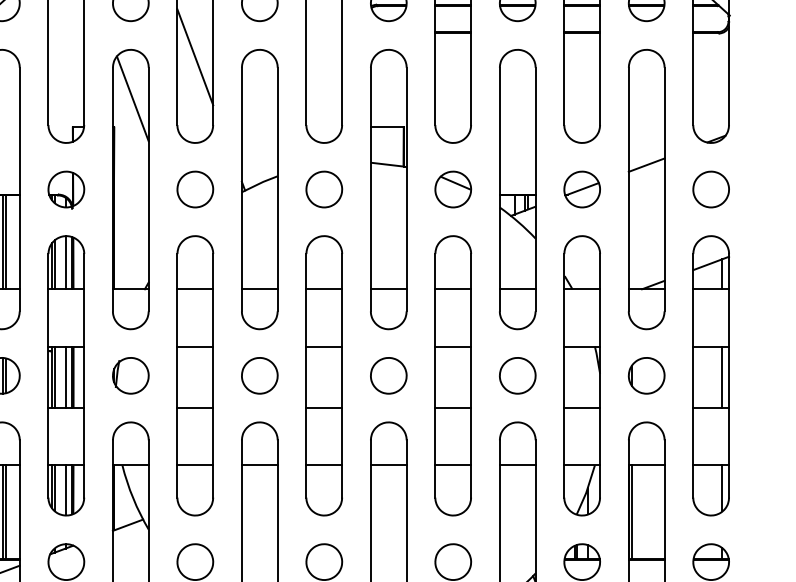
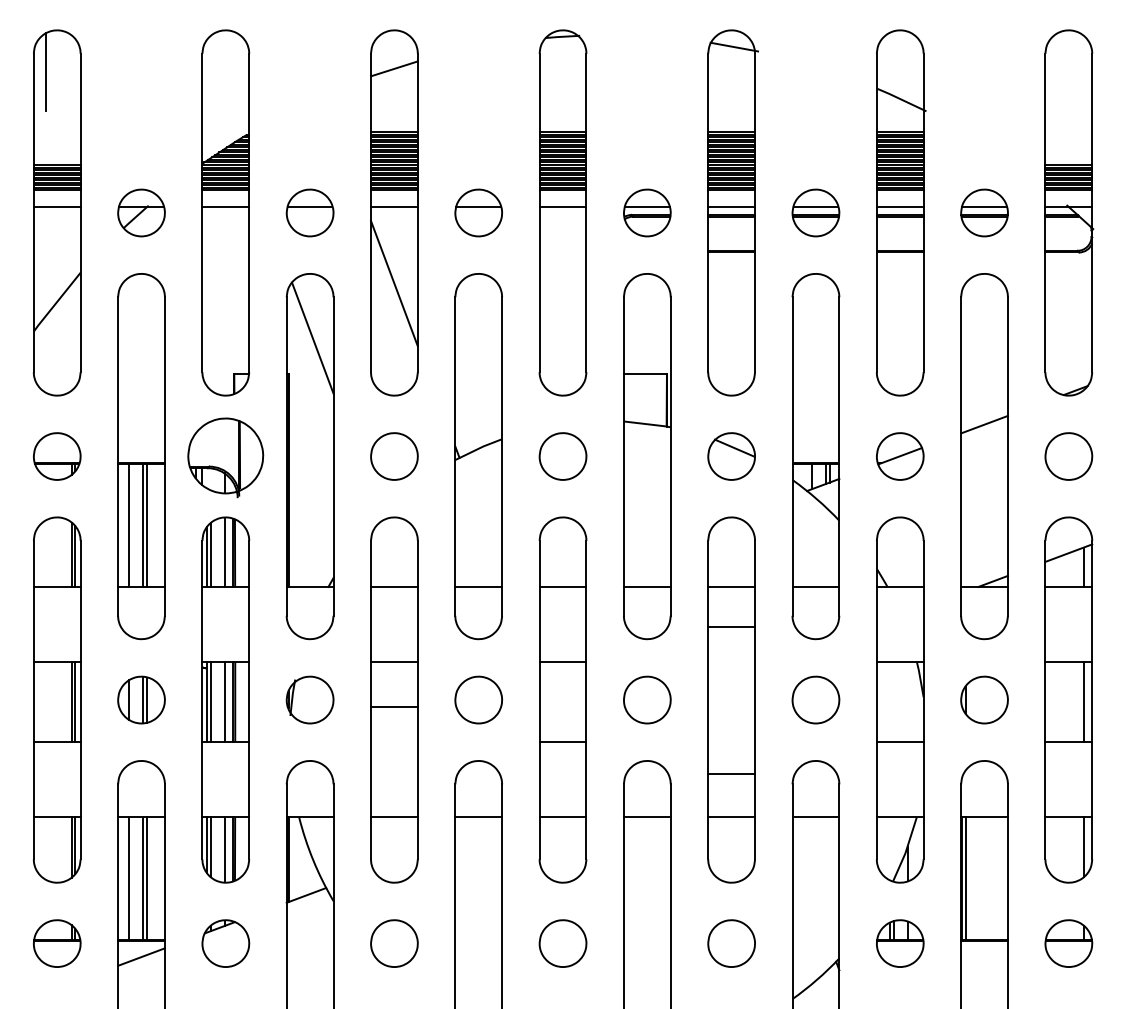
part: (66, 190) -> (225, 457), size x1.6
line: (453, 346) -> (731, 626), moved
line: (195, 408) -> (394, 707), moved
line: (453, 408) -> (731, 774), moved

